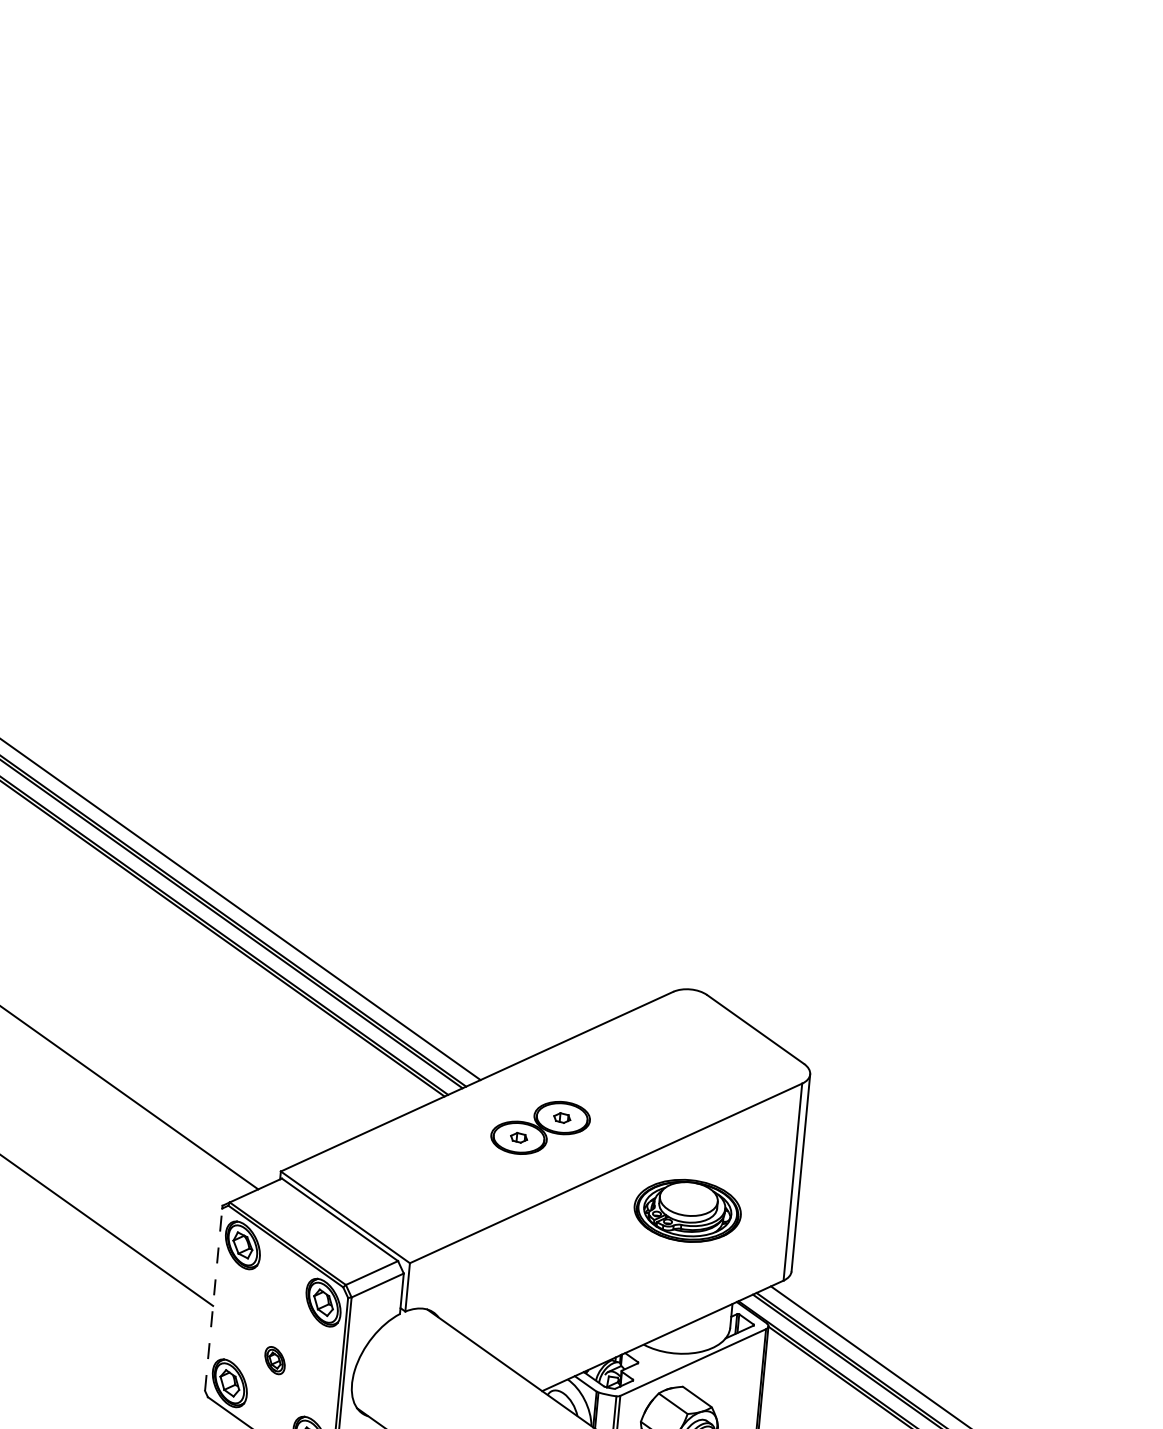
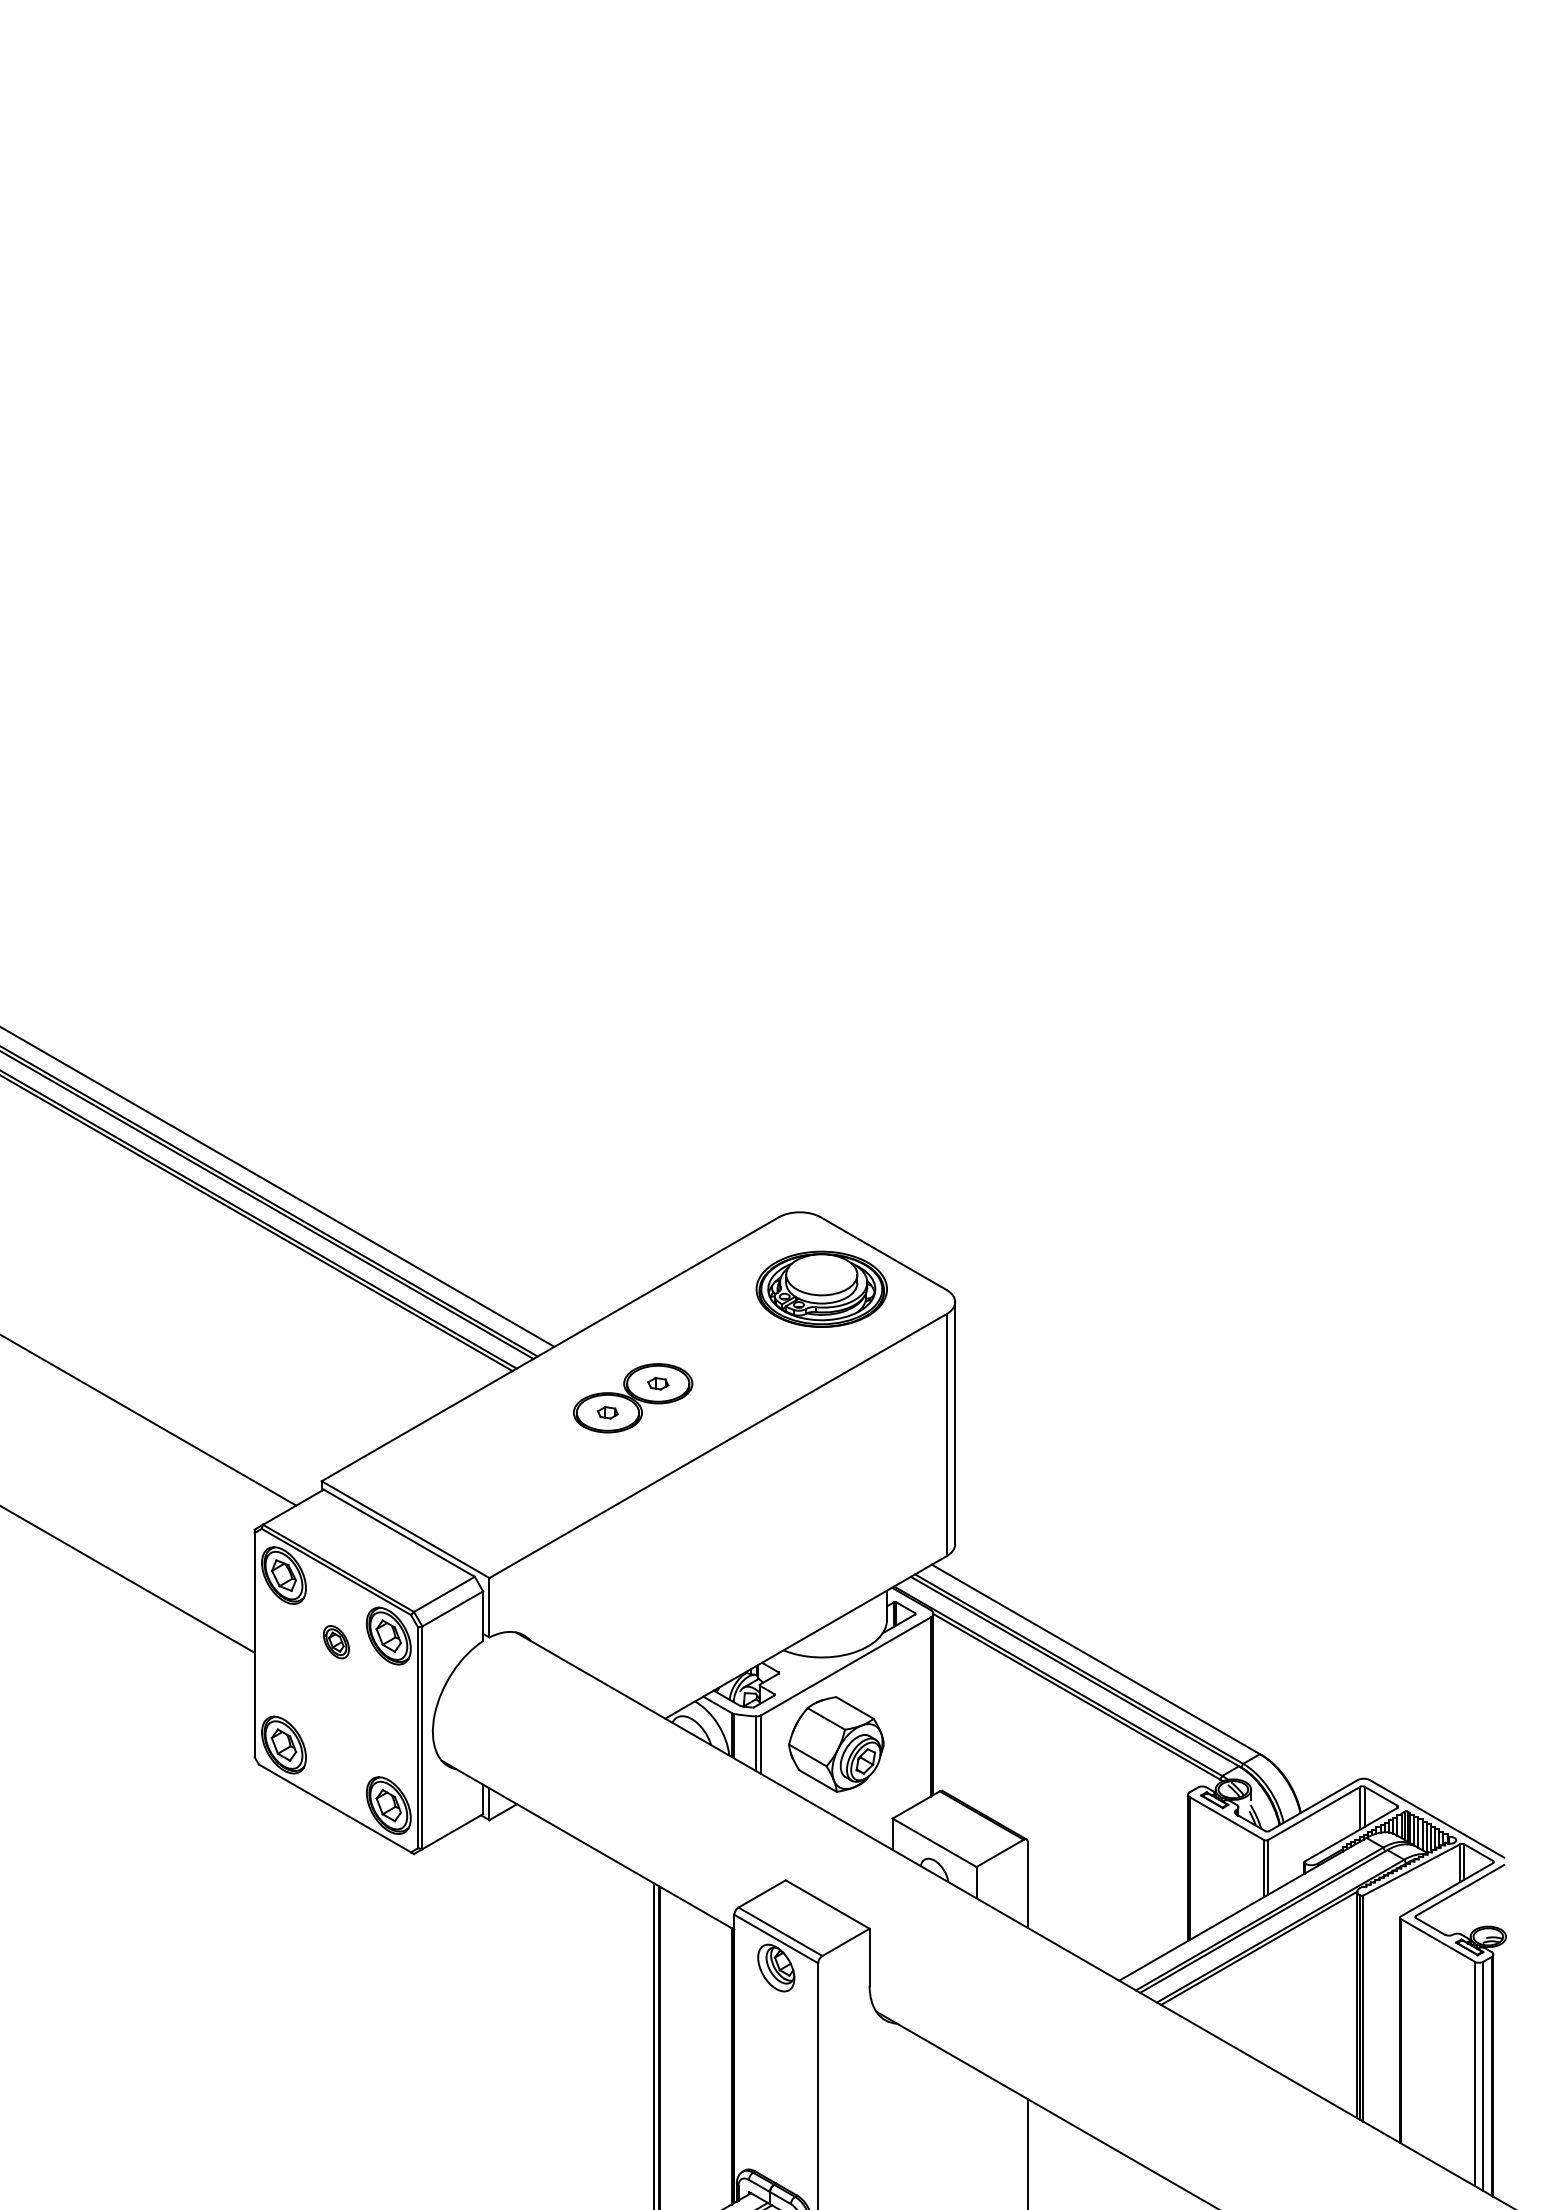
part: (687, 1210) -> (821, 1288), moved
line: (213, 1299) -> (254, 1644), dashed -> solid
part: (275, 1360) -> (336, 1642), moved

